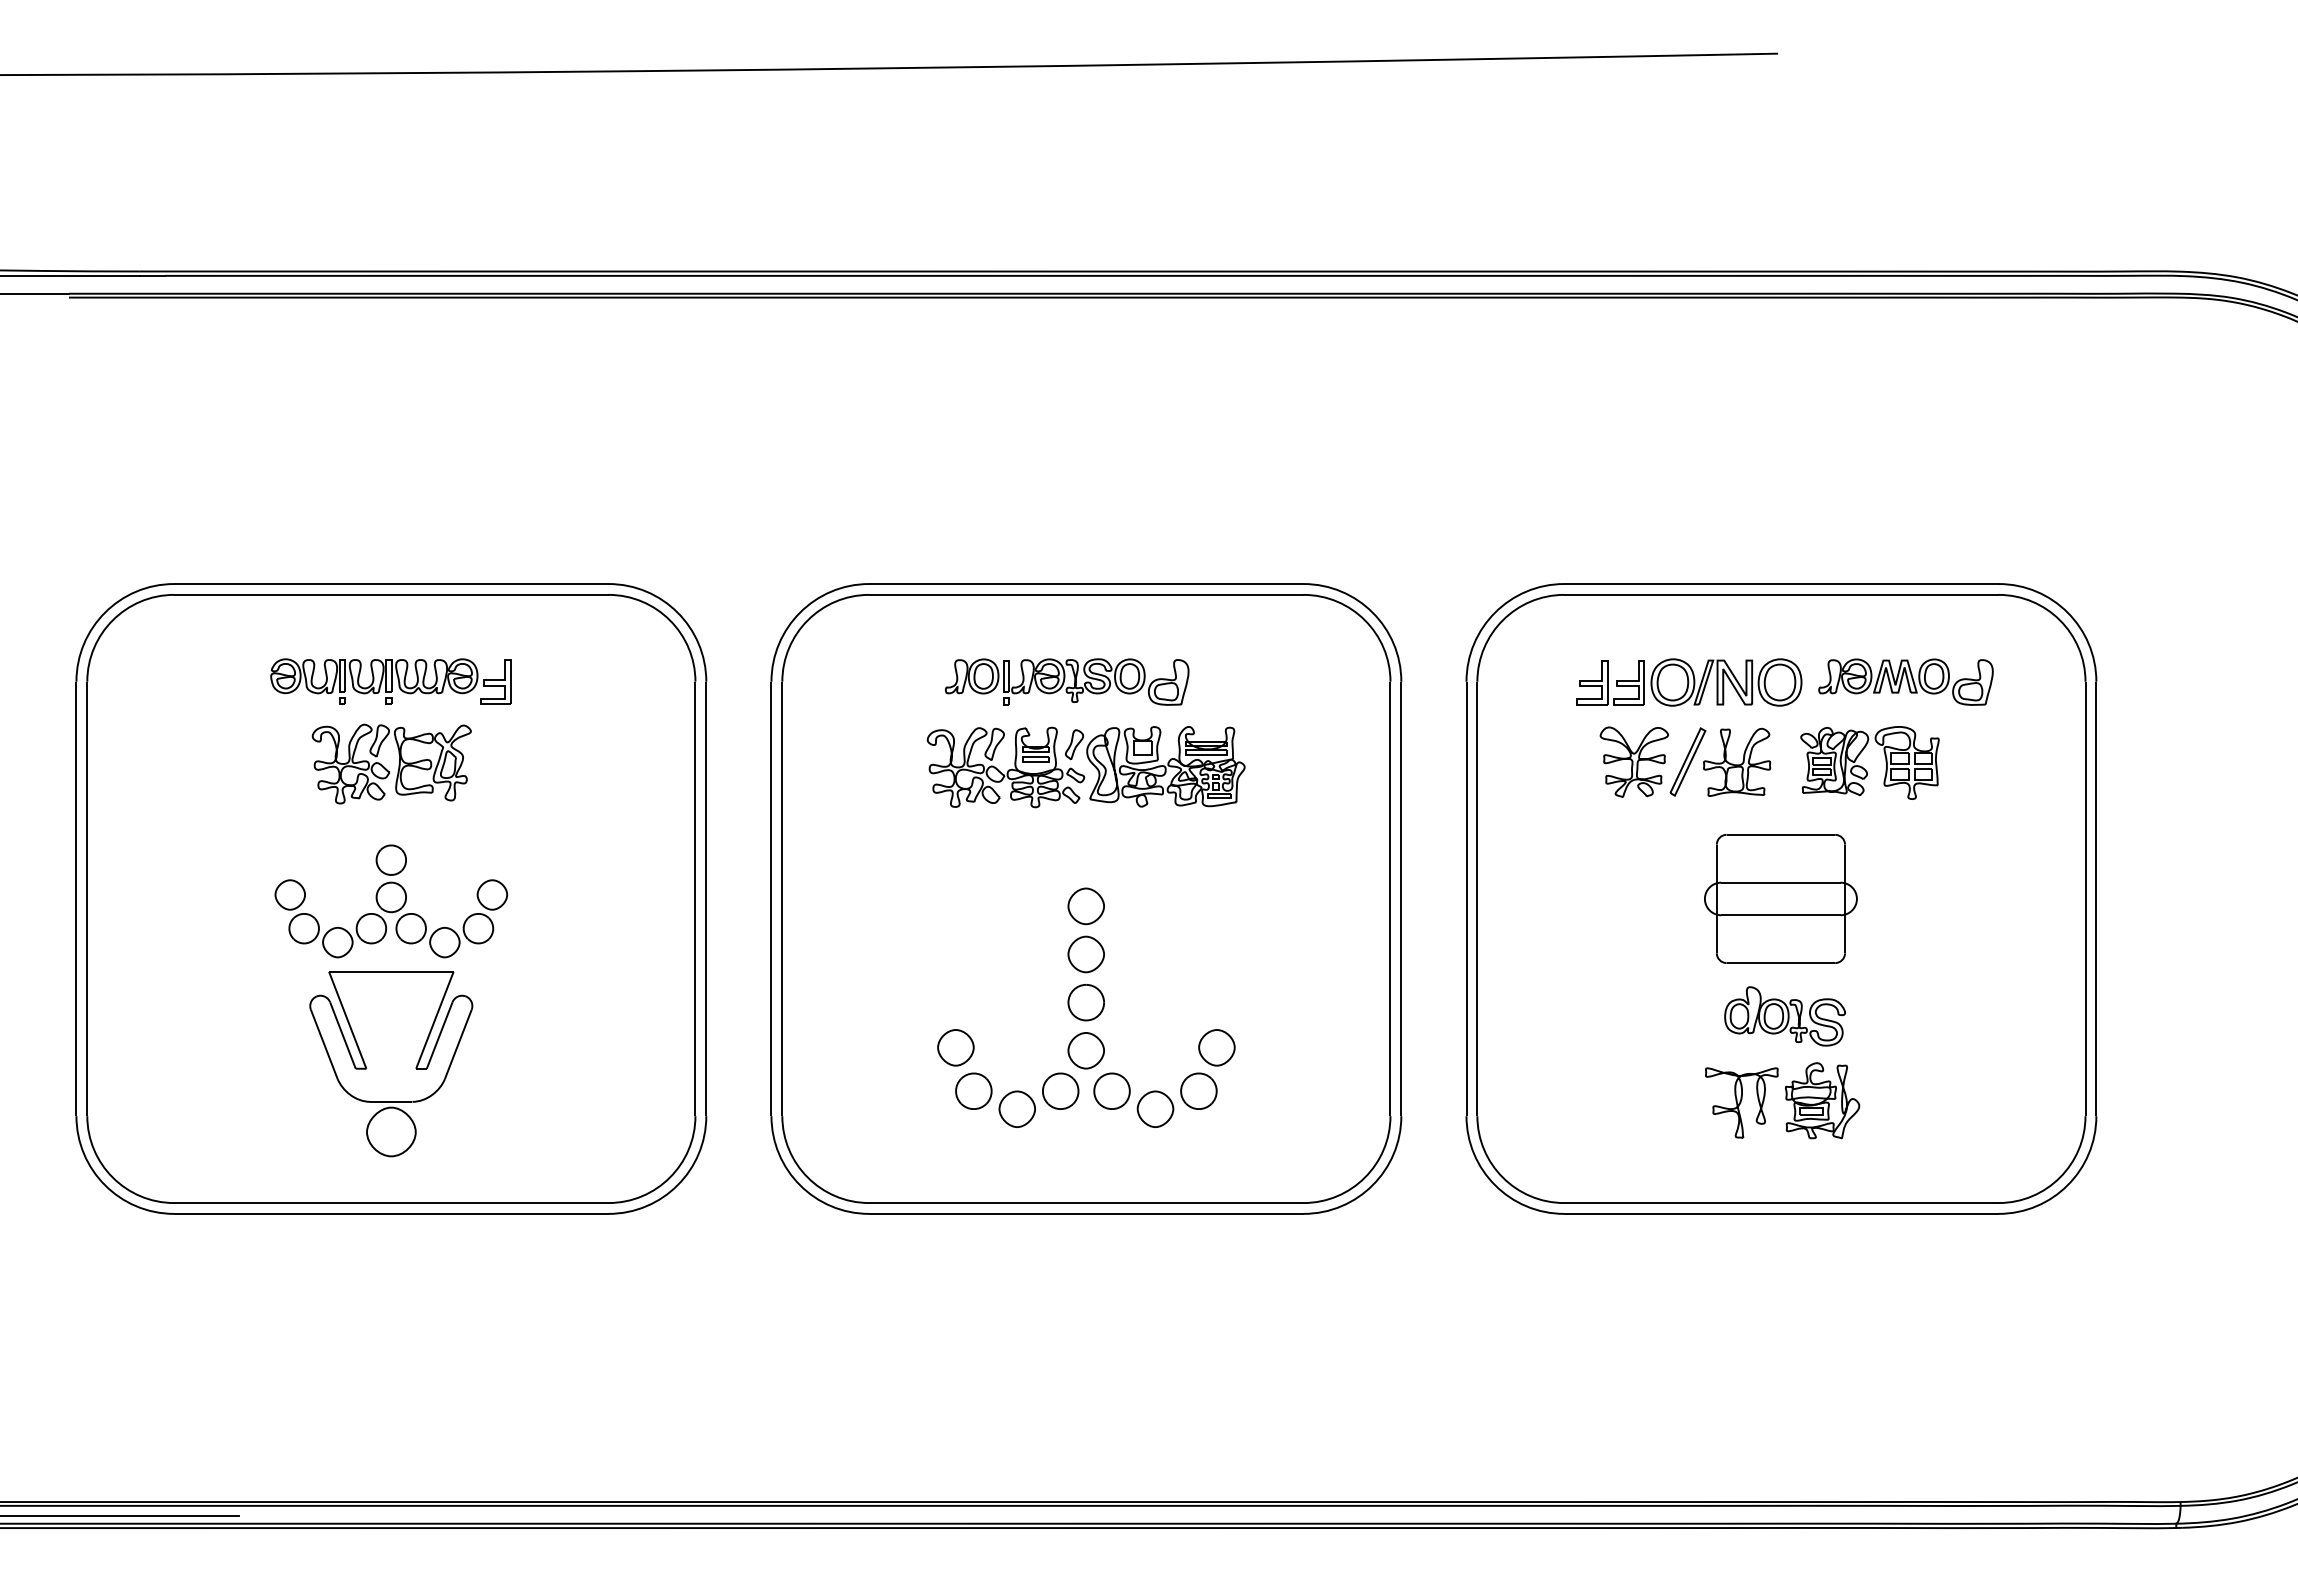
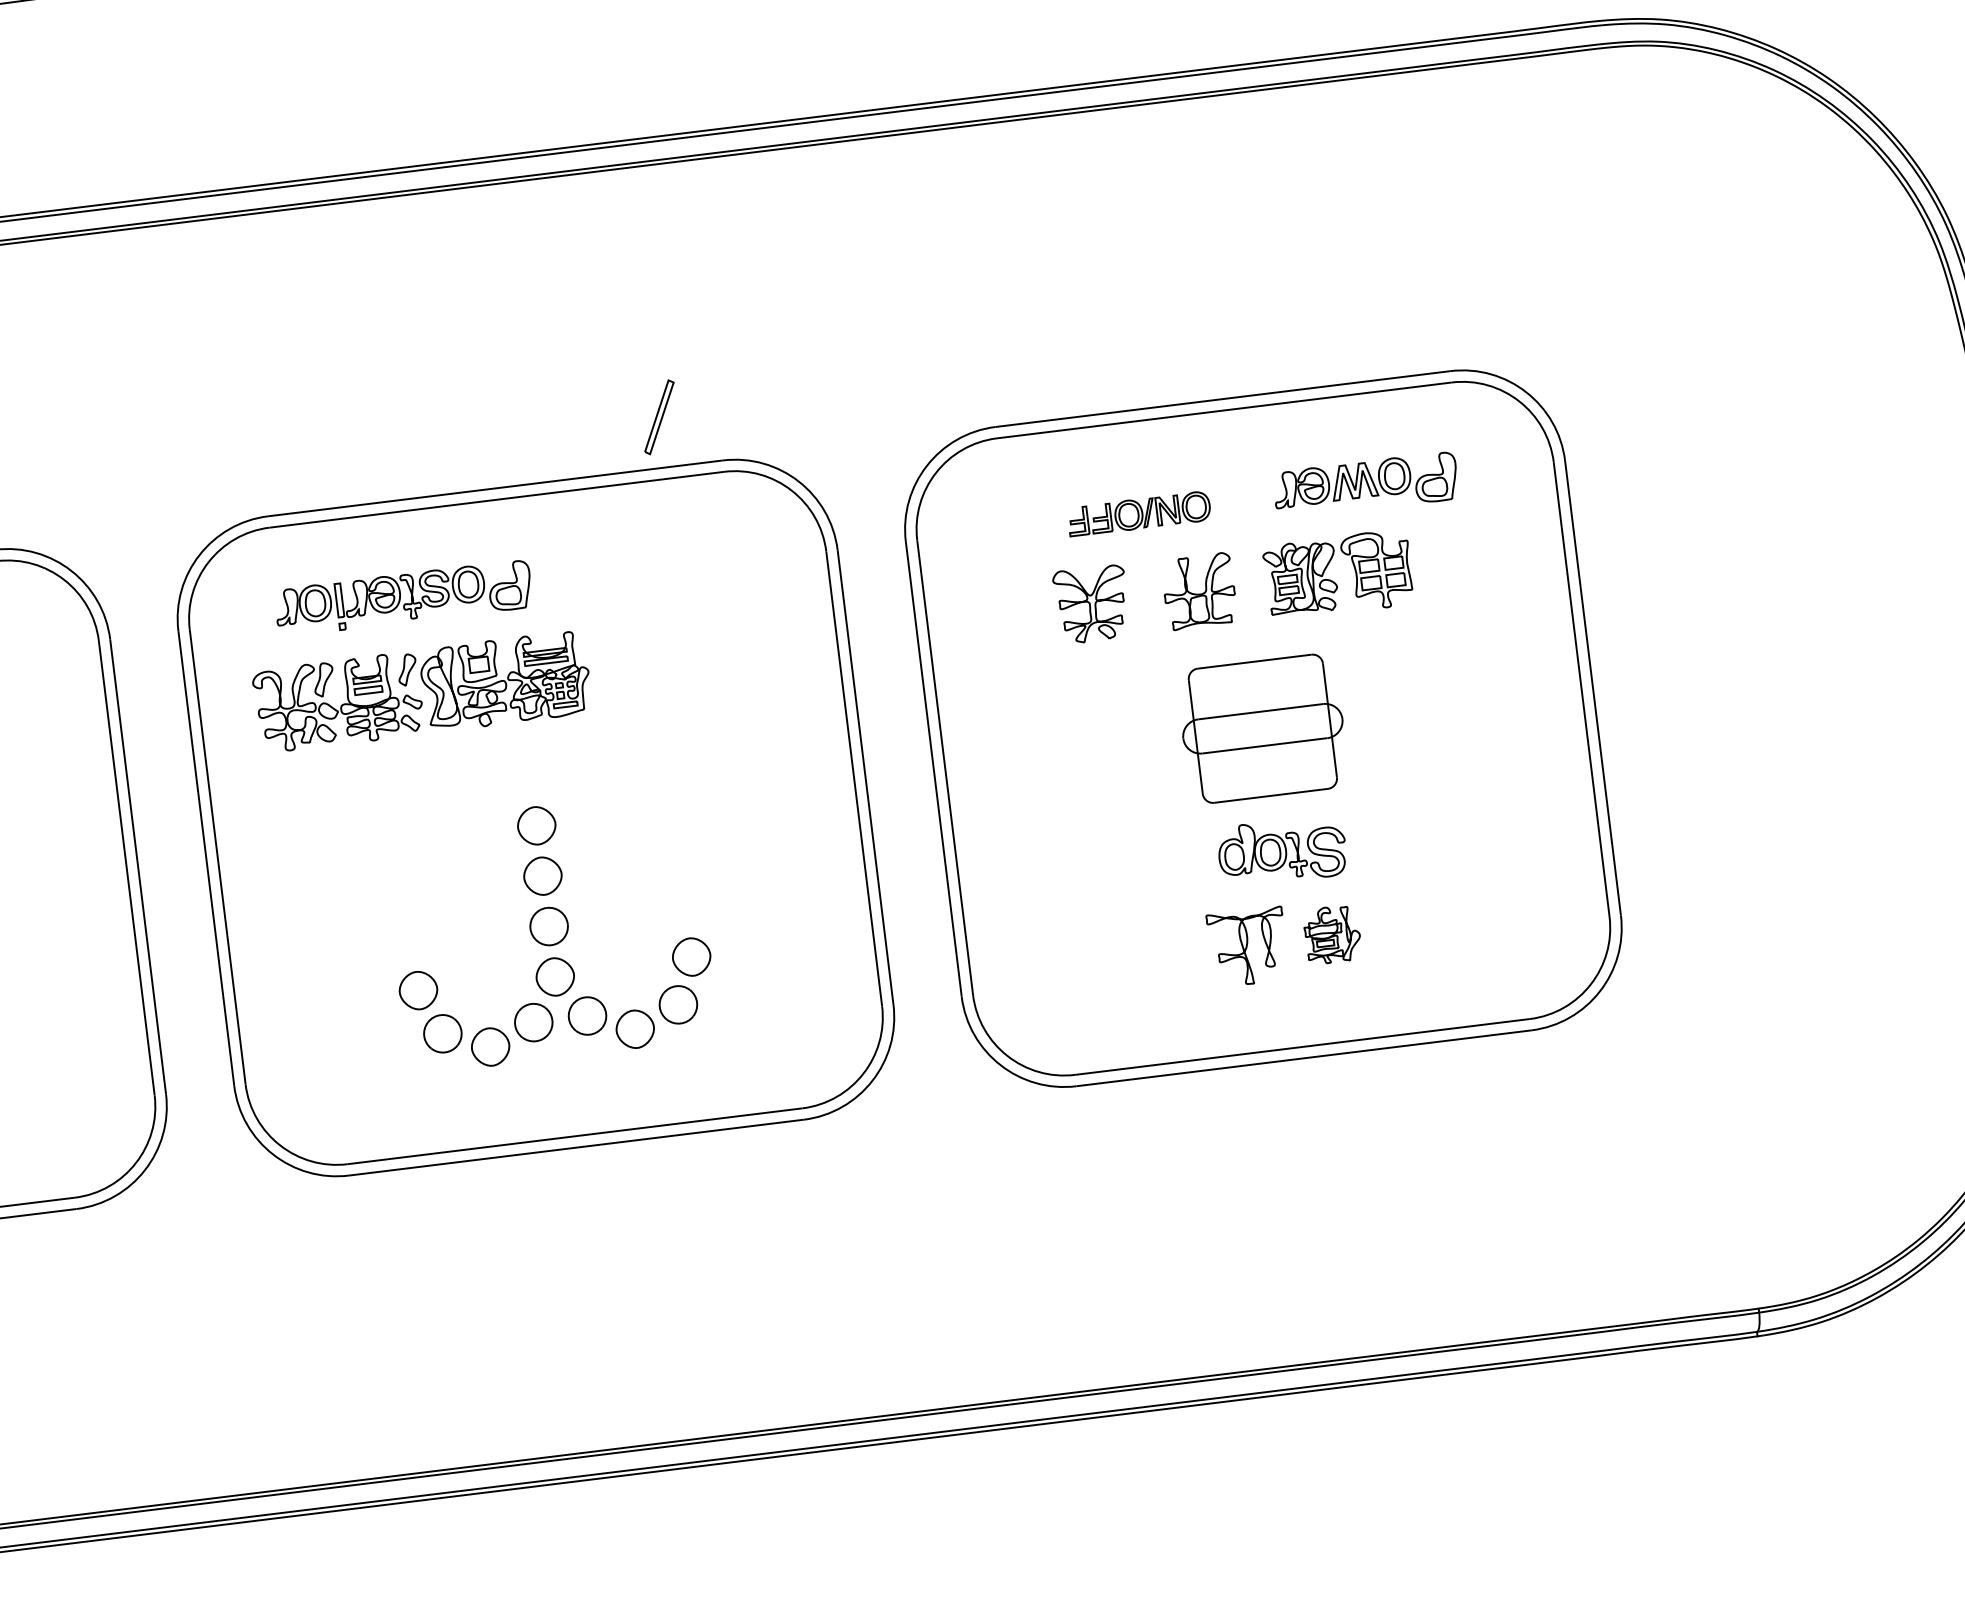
part: (1067, 681) -> (403, 597), moved
part: (1689, 682) -> (1139, 513), size x0.6
part: (1687, 761) -> (658, 416), moved
part: (1090, 762) -> (426, 686), moved
part: (1822, 1100) -> (1332, 934), size x0.7

